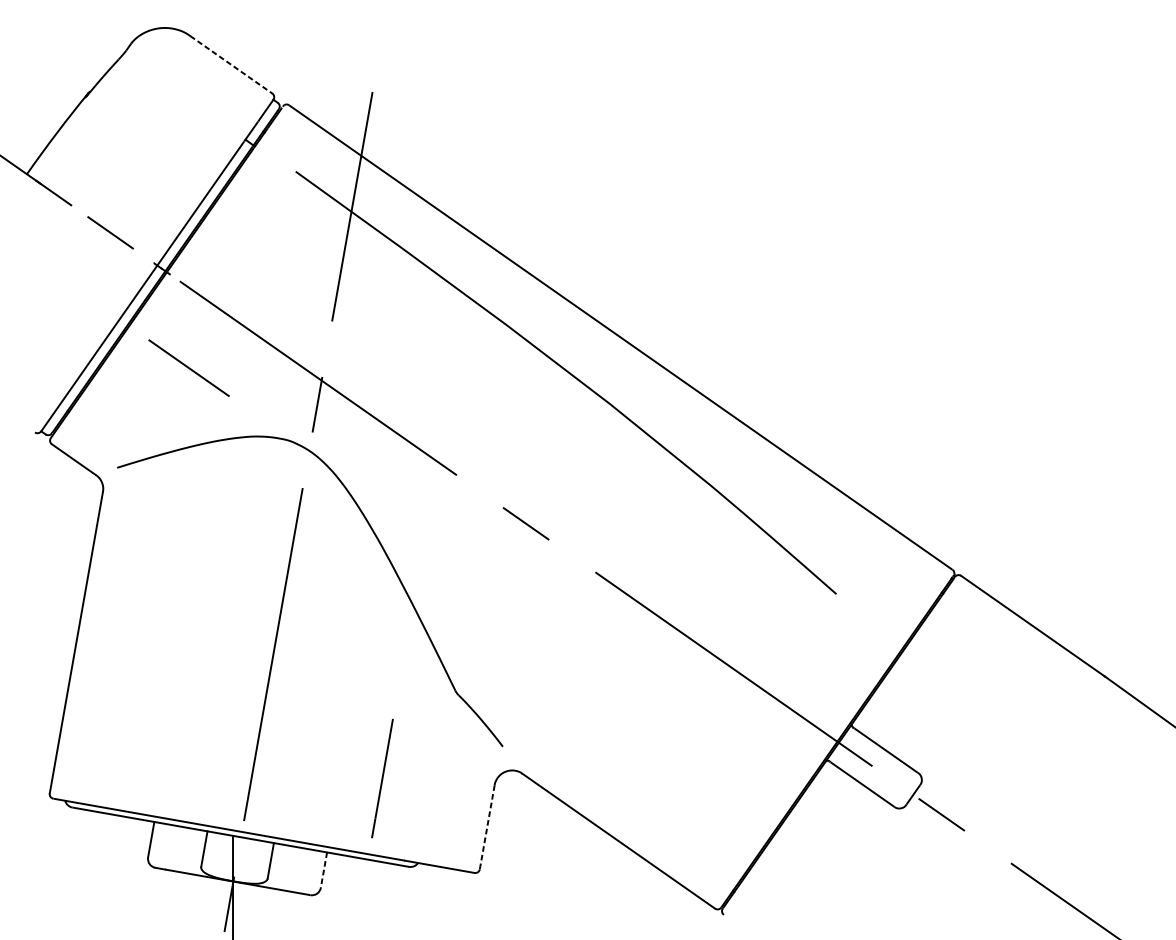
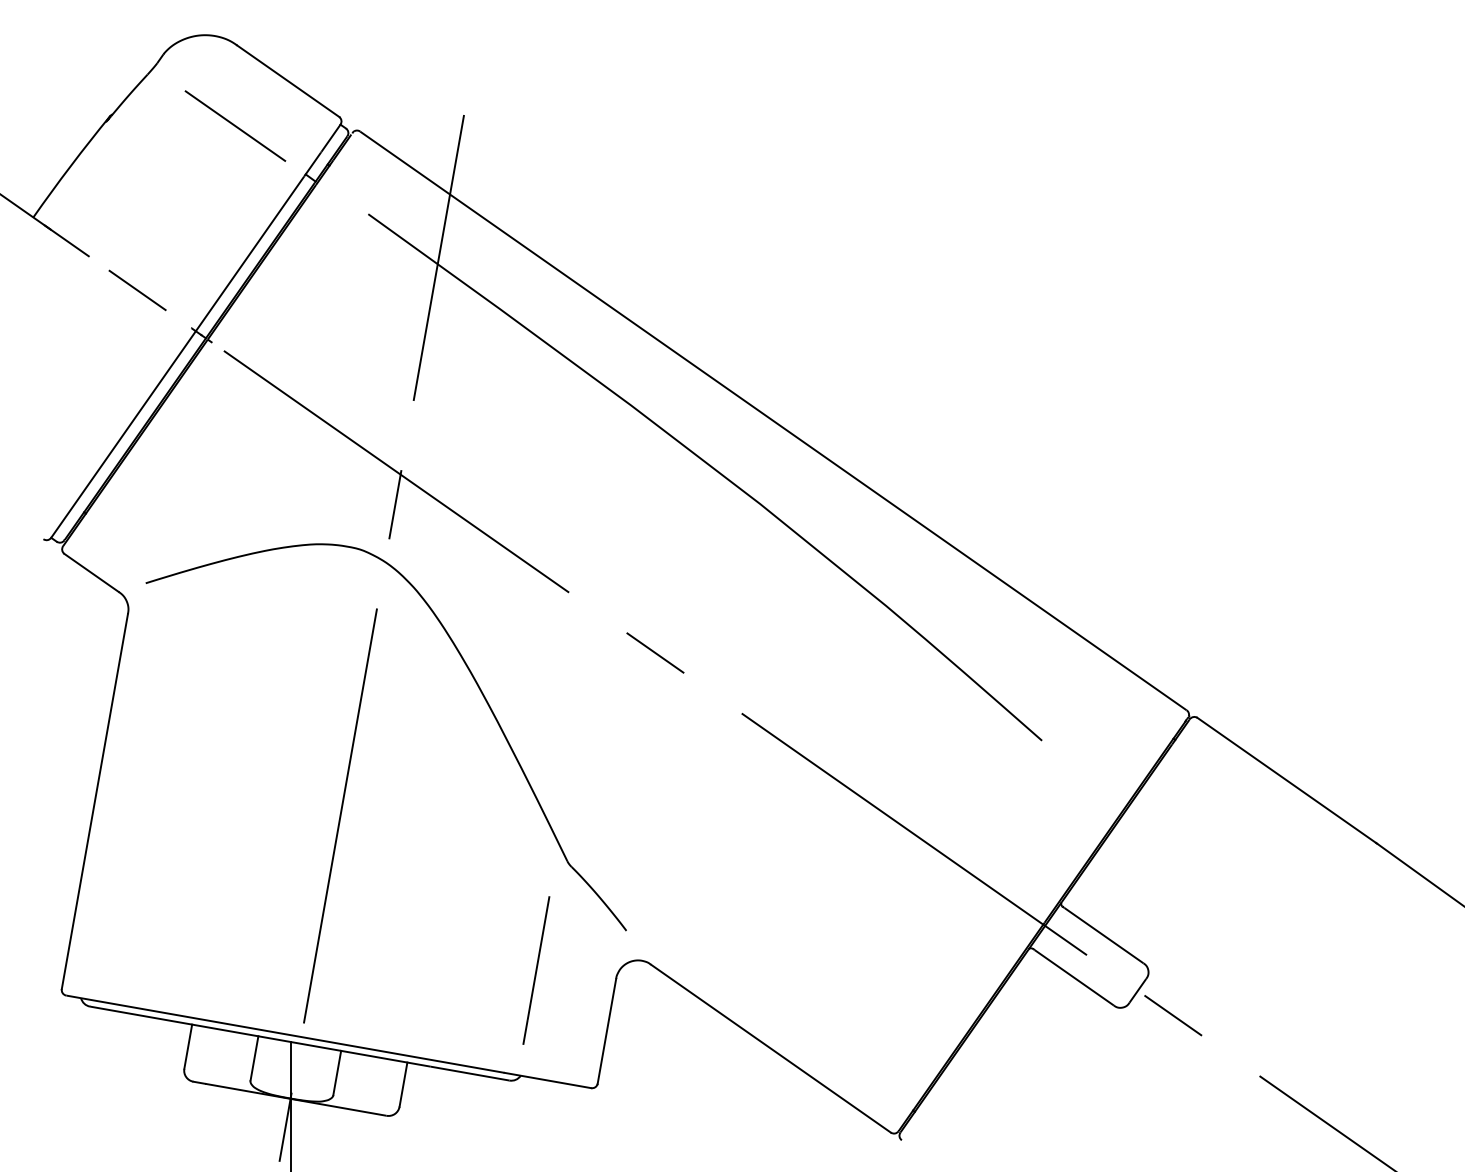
line: (231, 65) -> (288, 81), dashed -> solid
line: (189, 367) -> (235, 125), moved
line: (382, 778) -> (536, 970), moved
line: (486, 828) -> (606, 1032), dashed -> solid
line: (323, 870) -> (403, 1085), dashed -> solid

